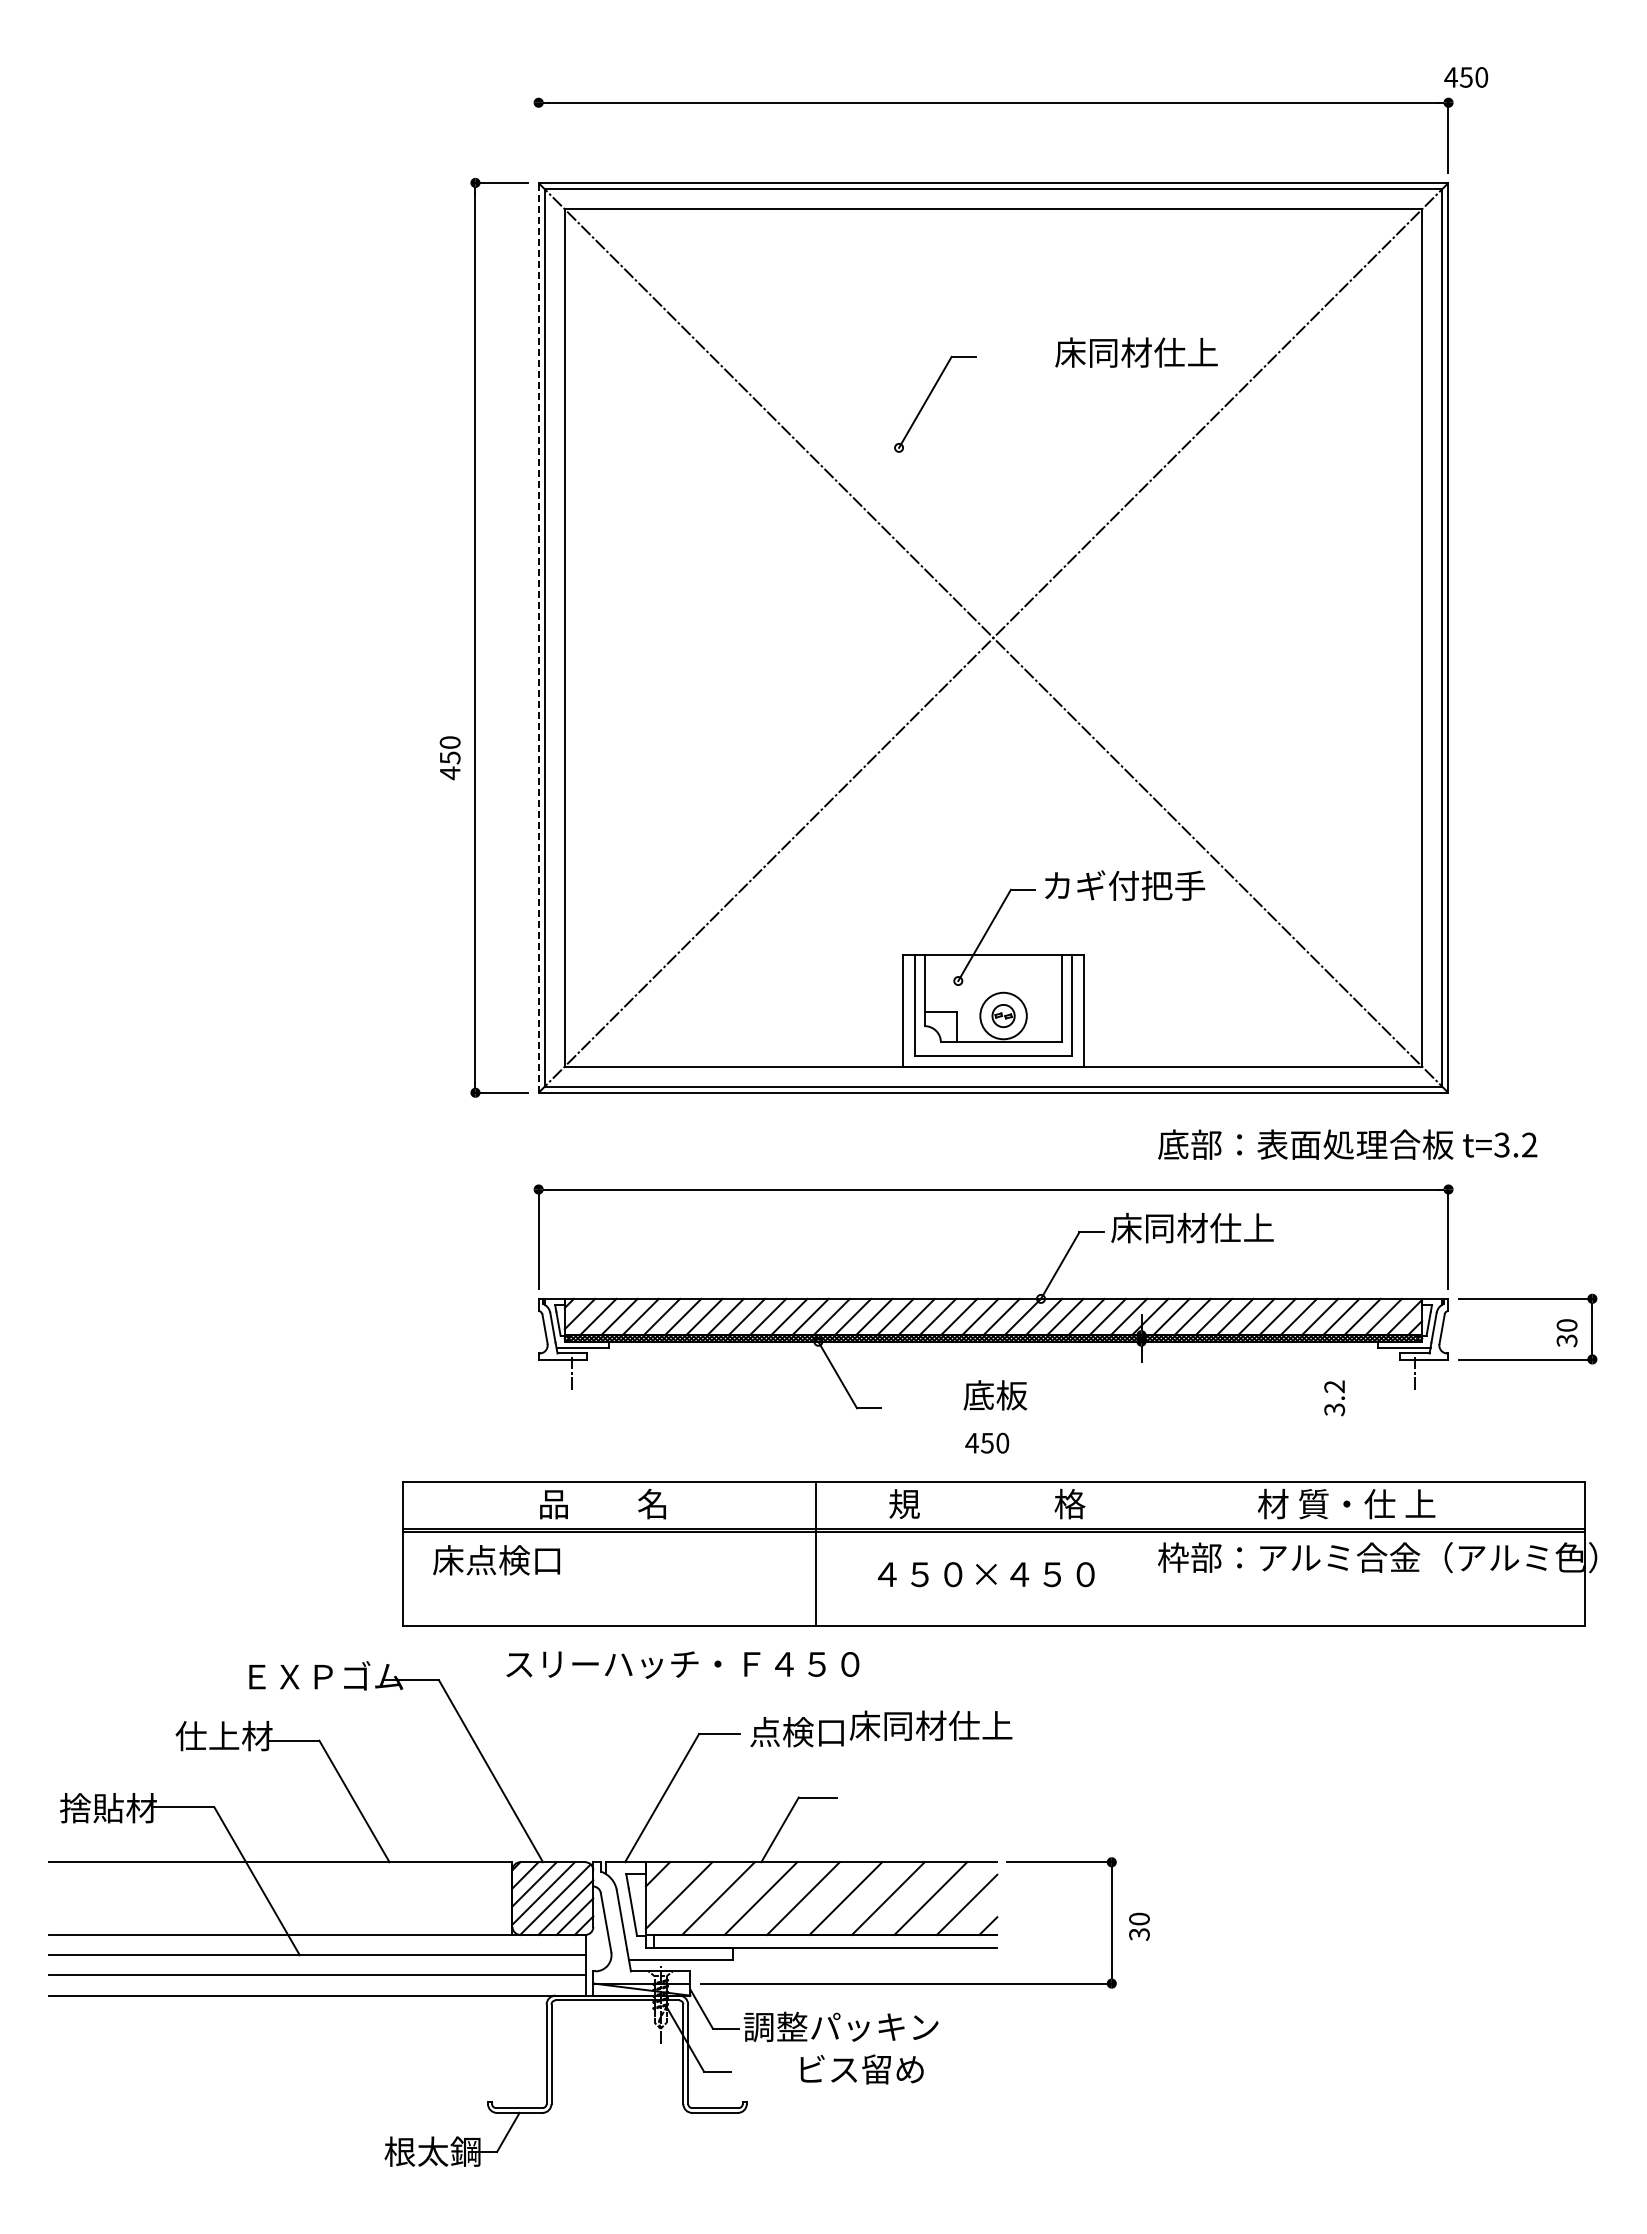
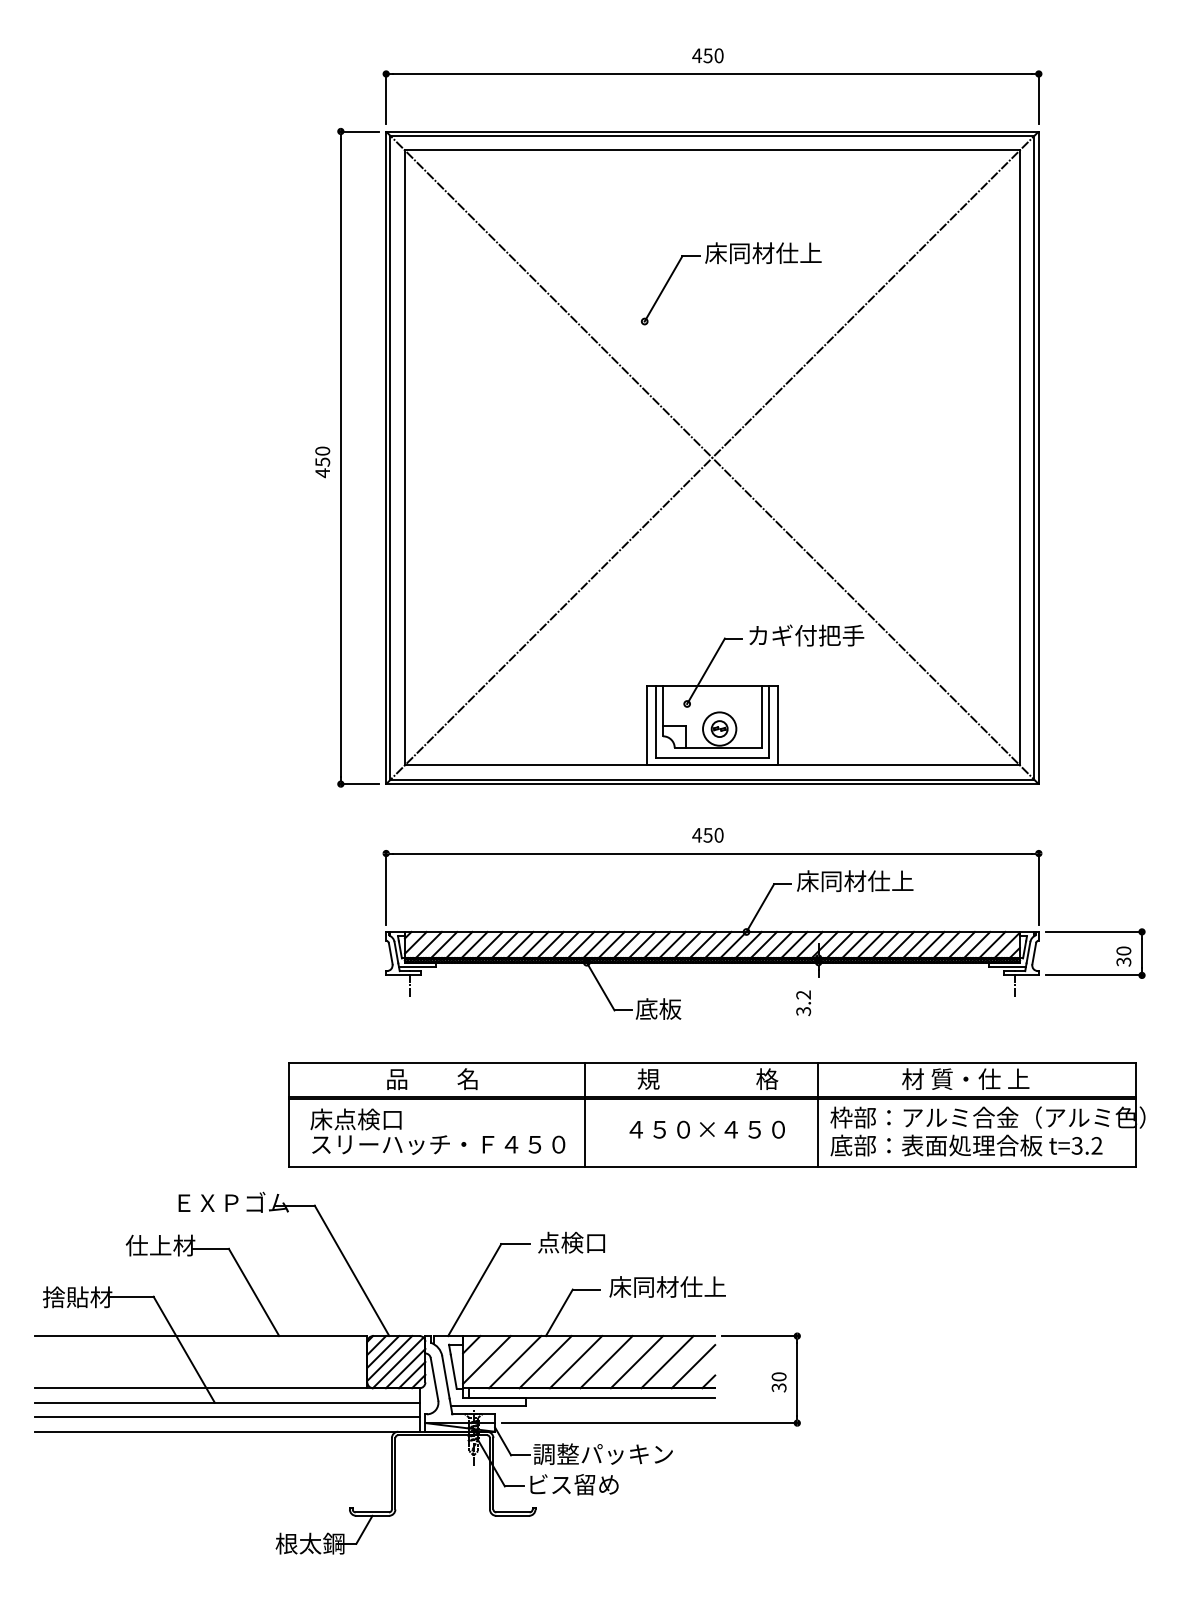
text: (1466, 77) -> (708, 55), moved
line: (538, 137) -> (386, 98), added
text: (1136, 352) -> (763, 253), moved
line: (538, 637) -> (386, 457), dashed -> solid
text: (449, 758) -> (322, 462), moved
text: (1347, 1144) -> (966, 1145), moved
text: (995, 1395) -> (658, 1009), moved
text: (1334, 1398) -> (803, 1003), moved
text: (987, 1442) -> (708, 834), moved
line: (1140, 1554) -> (817, 1115), added
text: (682, 1664) -> (438, 1144), moved
text: (930, 1725) -> (667, 1286), moved
text: (1139, 1926) -> (779, 1382), moved
text: (861, 2069) -> (574, 1484), moved

